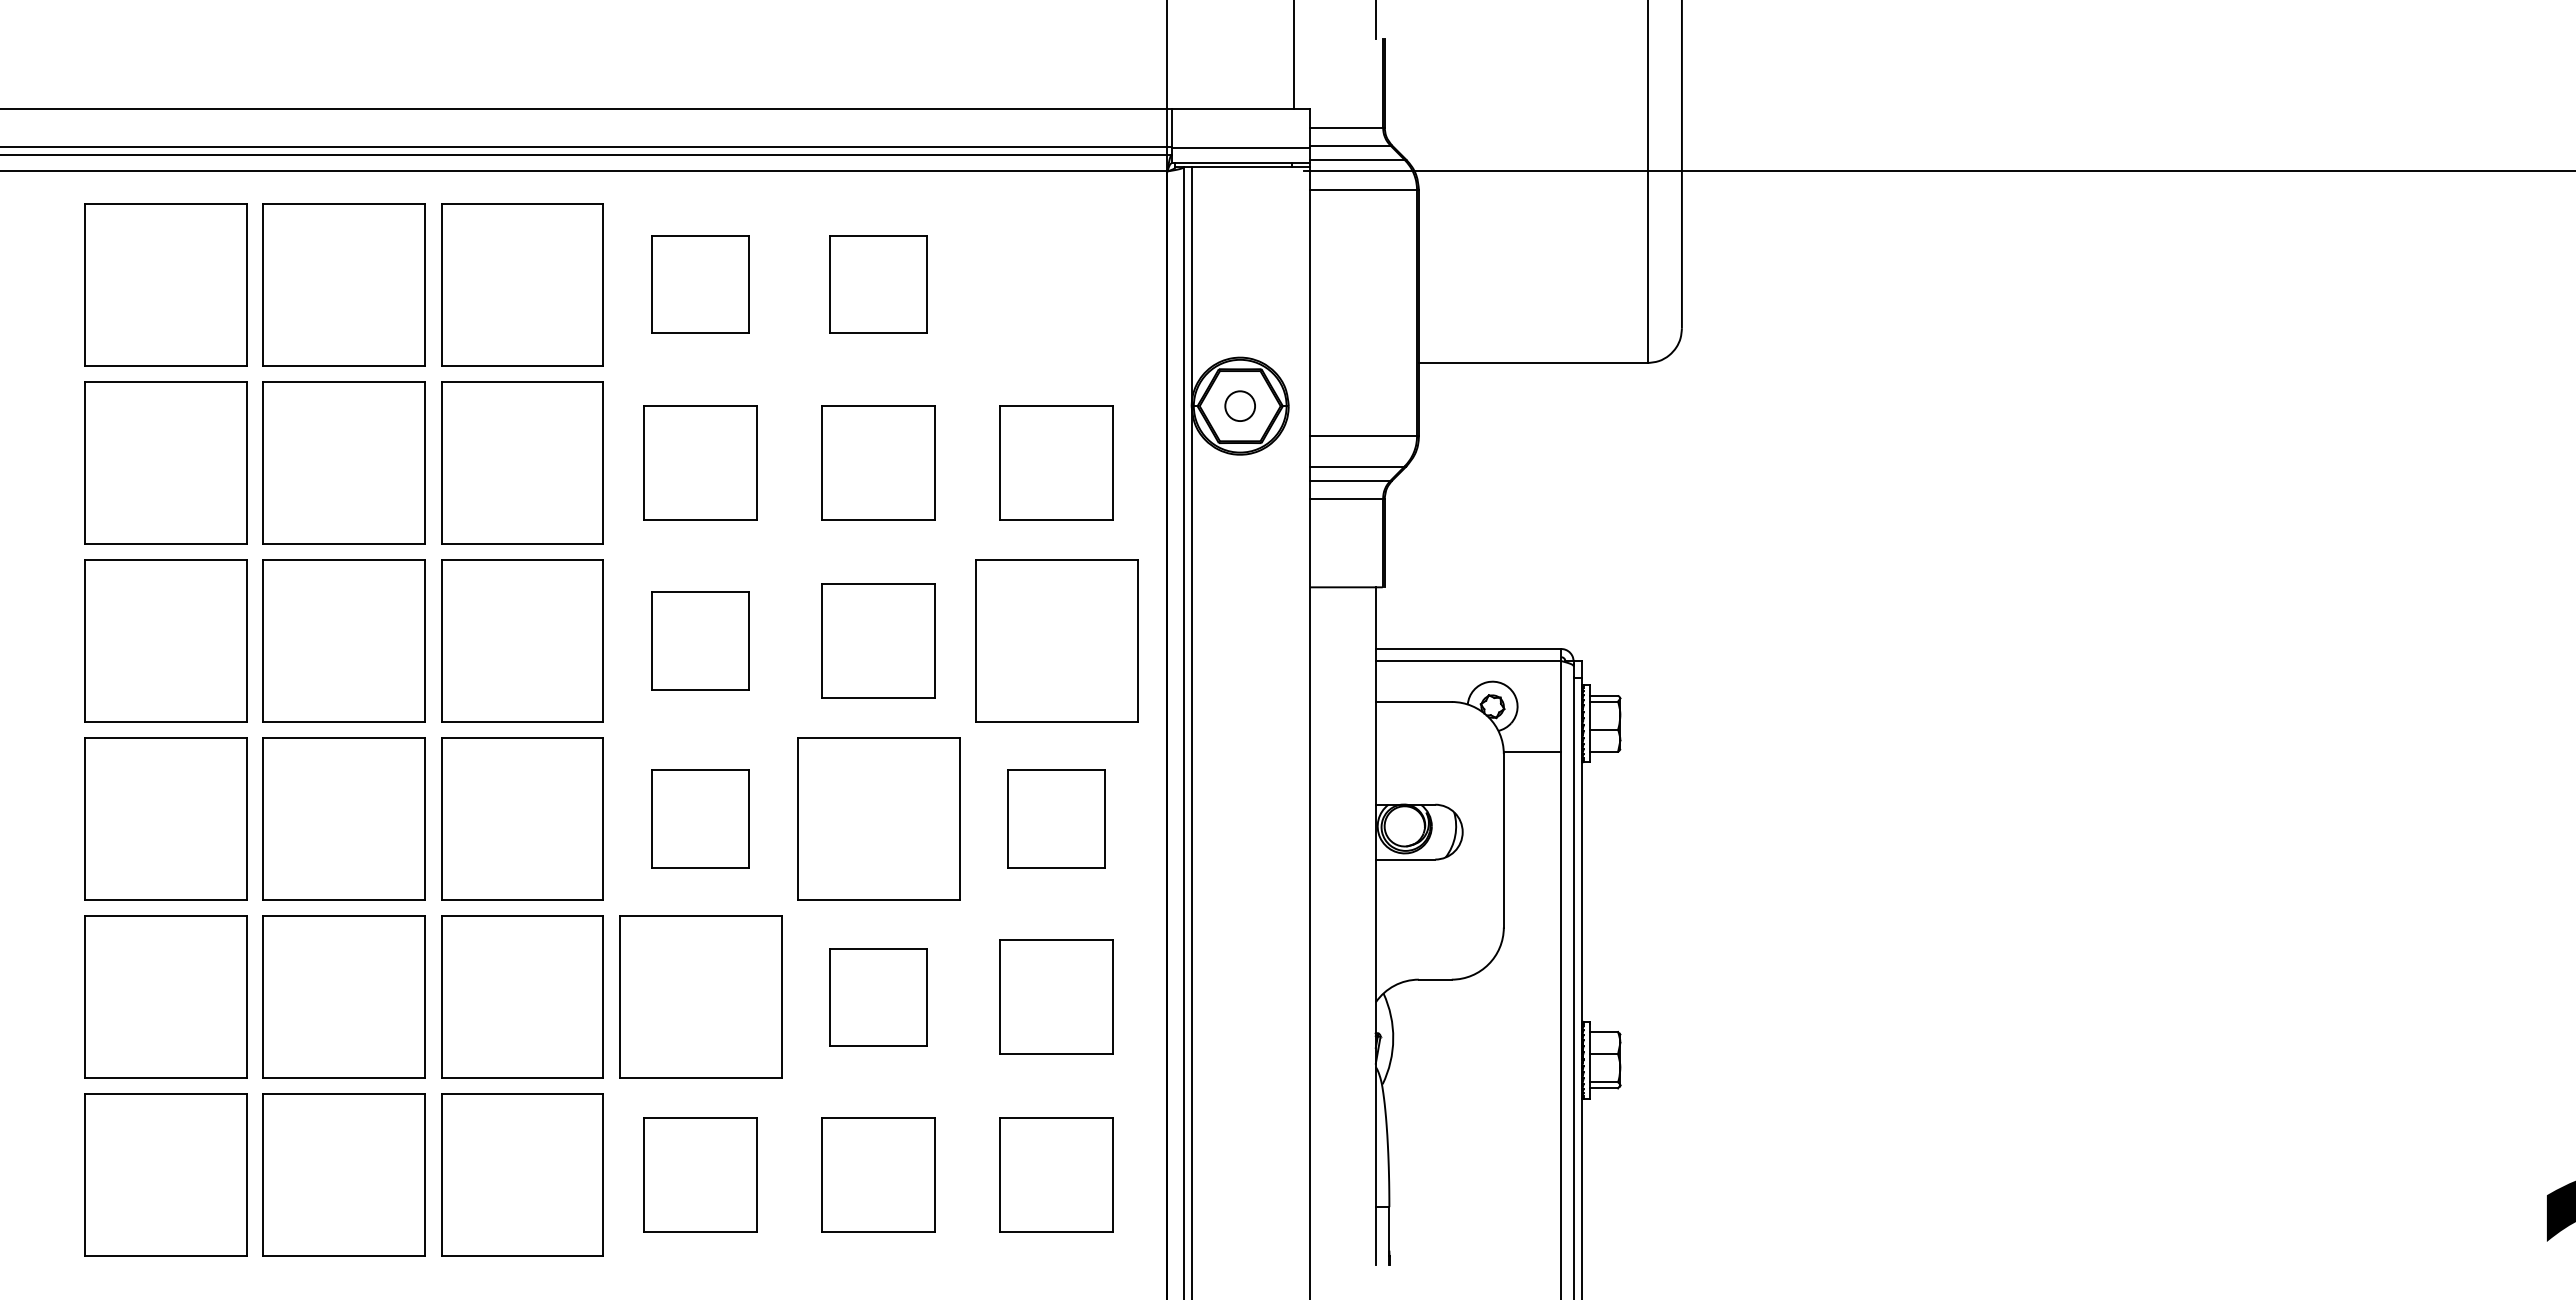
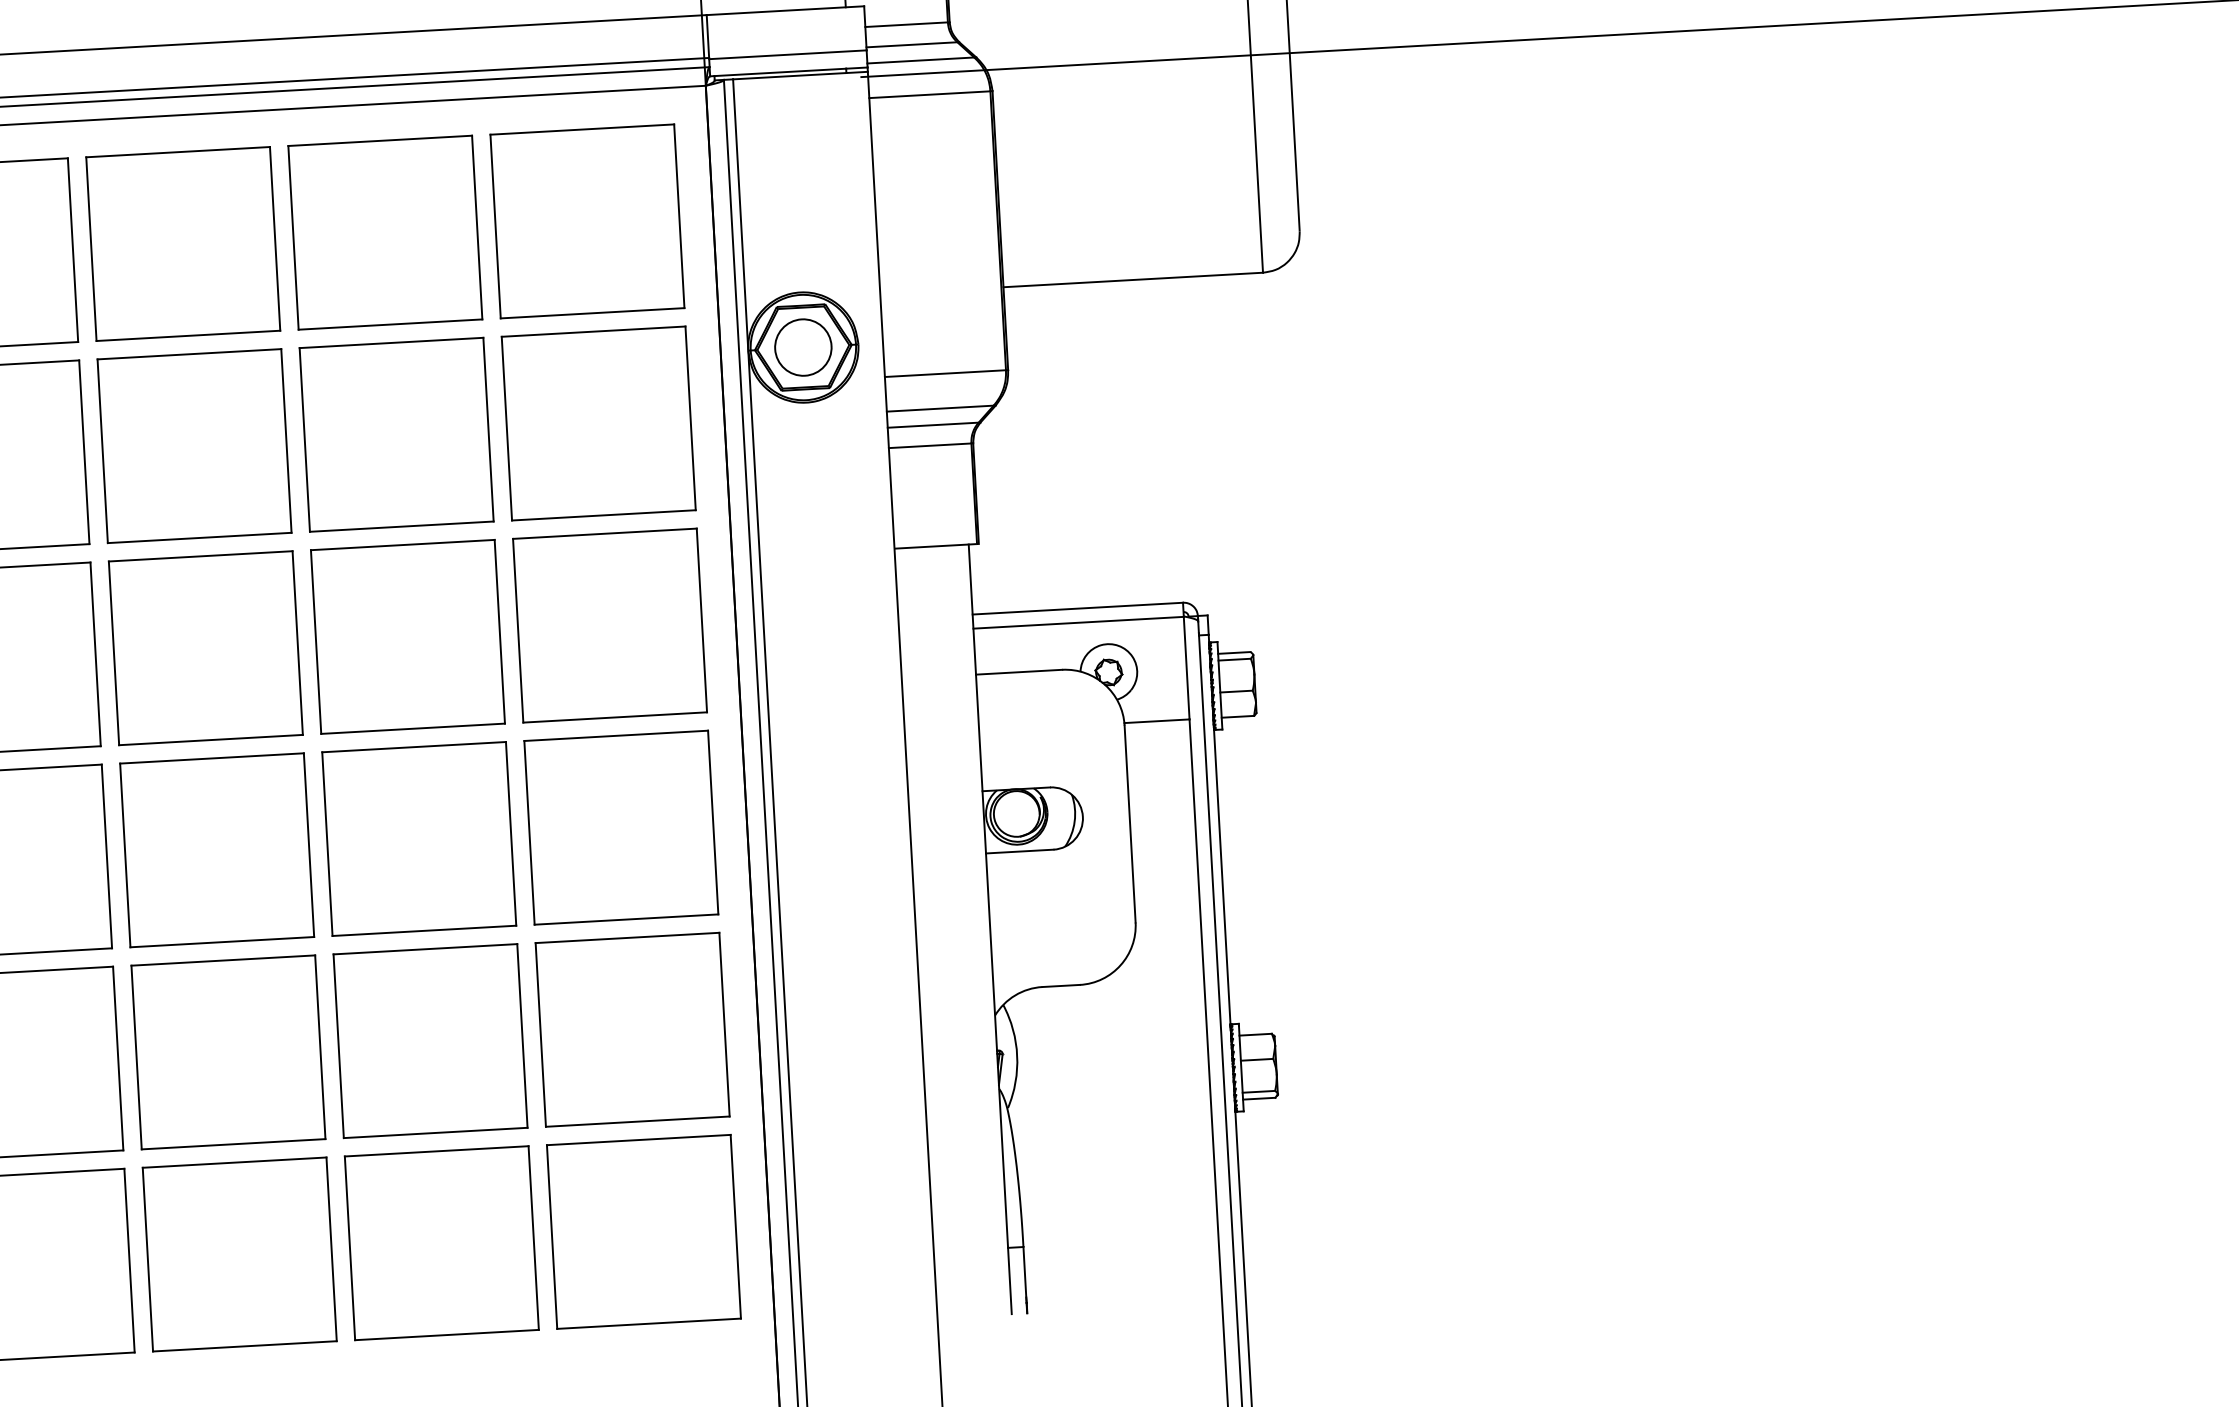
part: (700, 284) -> (183, 243), size x1.67
part: (878, 284) -> (385, 232), size x1.67
part: (1056, 284) -> (587, 221), added
circle: (1240, 406) -> (803, 347), size x1.67
part: (700, 462) -> (194, 445), size x1.43
part: (878, 462) -> (396, 434), size x1.43
part: (1056, 462) -> (598, 423), size x1.43
part: (700, 640) -> (205, 647), size x1.67
part: (878, 640) -> (407, 636), size x1.43
part: (700, 818) -> (217, 849), size x1.67
part: (1056, 818) -> (621, 827), size x1.67
part: (878, 996) -> (430, 1040), size x1.67
part: (1056, 996) -> (632, 1029), size x1.43
part: (700, 1174) -> (239, 1253), size x1.43
part: (878, 1174) -> (441, 1242), size x1.43
part: (1056, 1174) -> (643, 1231), size x1.43

